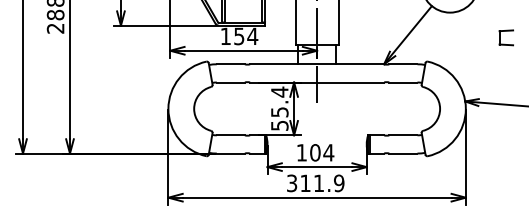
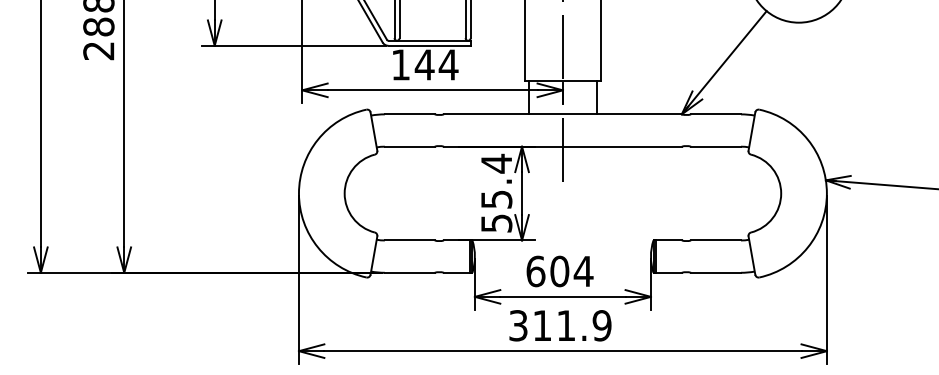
text: (238, 36) -> (423, 65), 154 -> 144
part: (505, 37) -> (897, 66), removed
text: (301, 152) -> (535, 270), 104 -> 604

